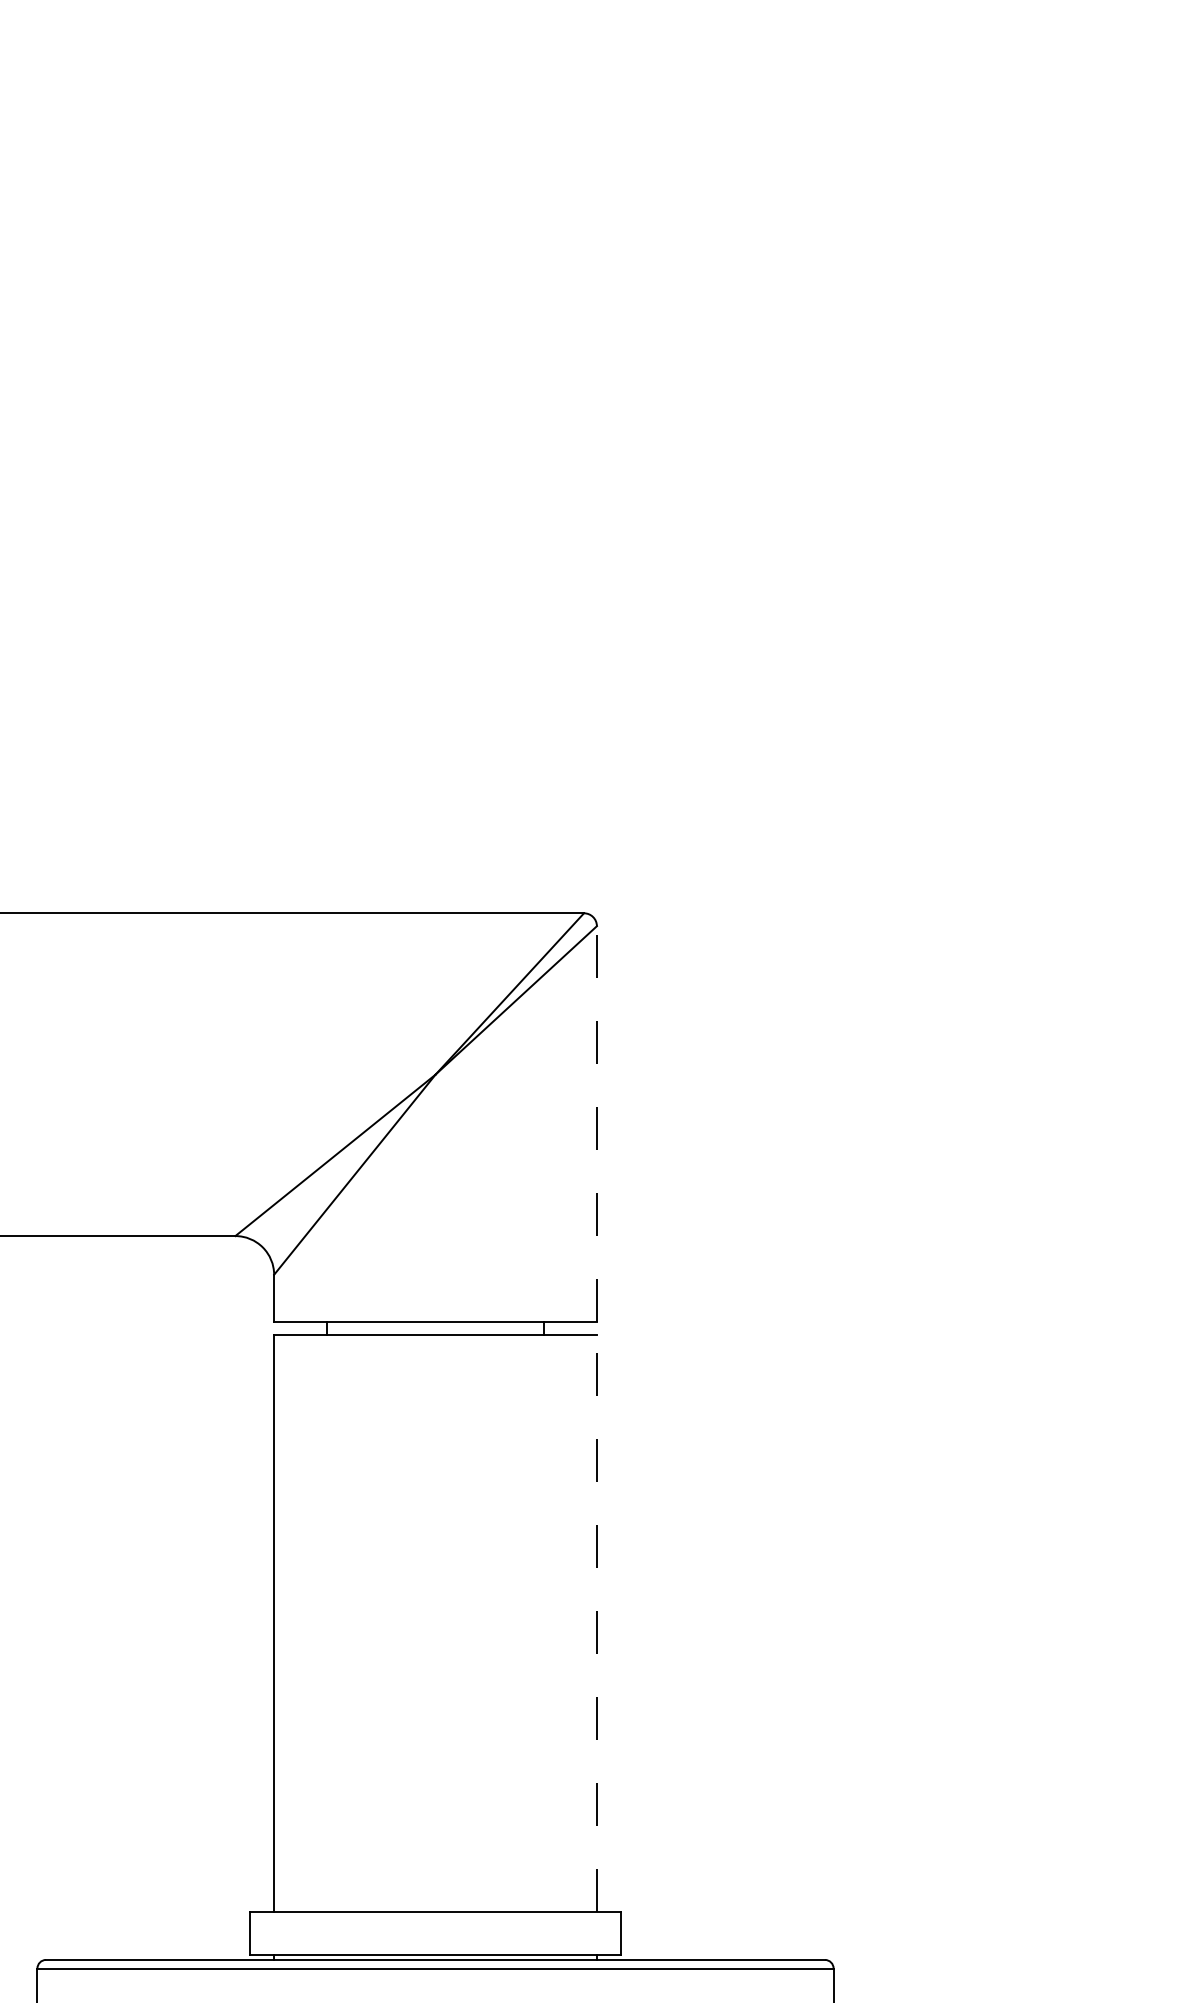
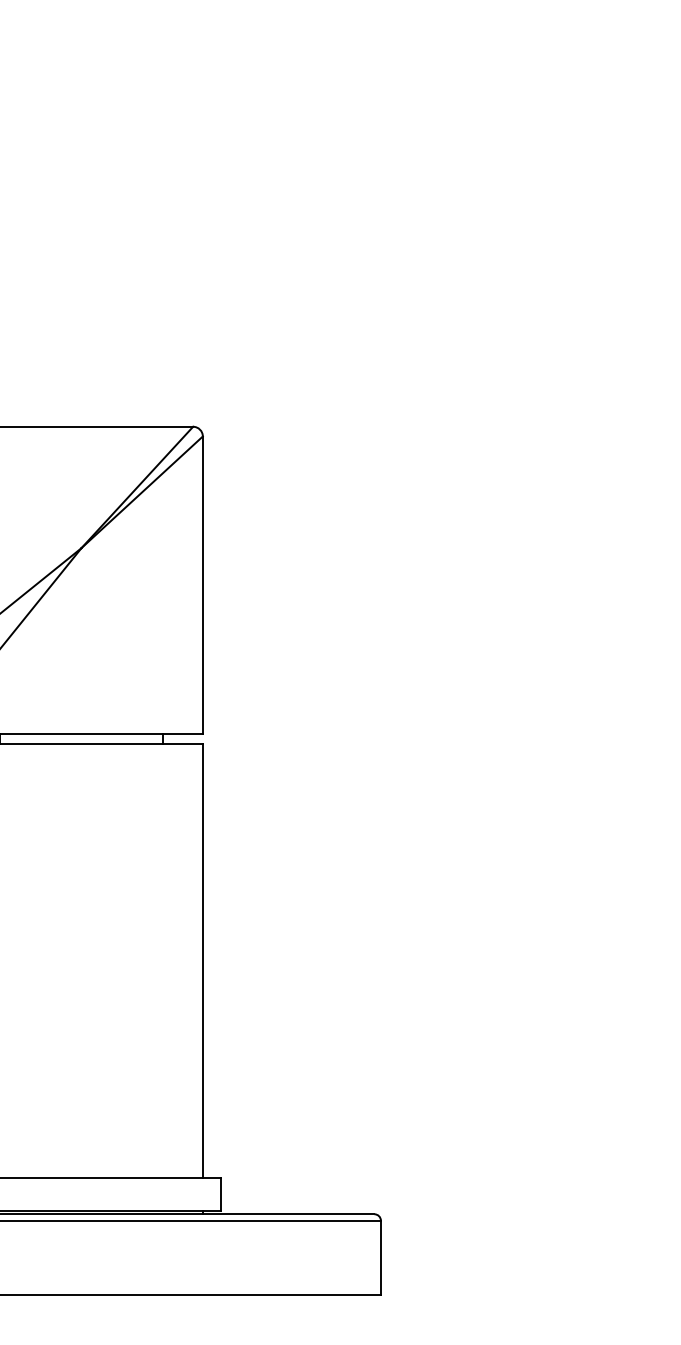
line: (596, 1124) -> (202, 585), dashed -> solid
line: (596, 1623) -> (202, 961), dashed -> solid

